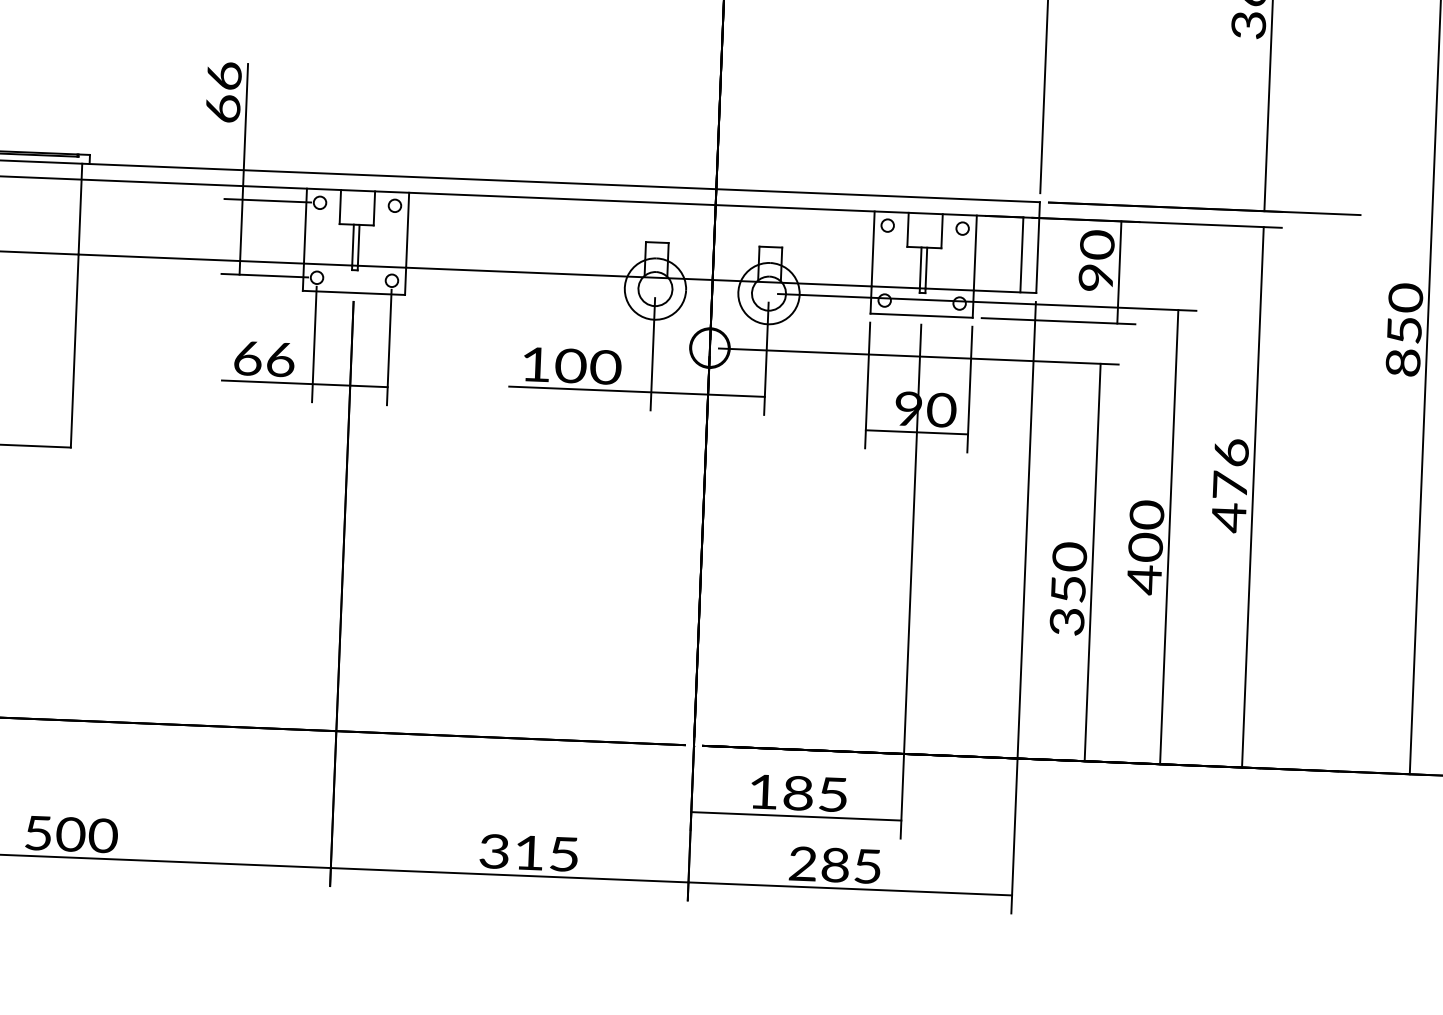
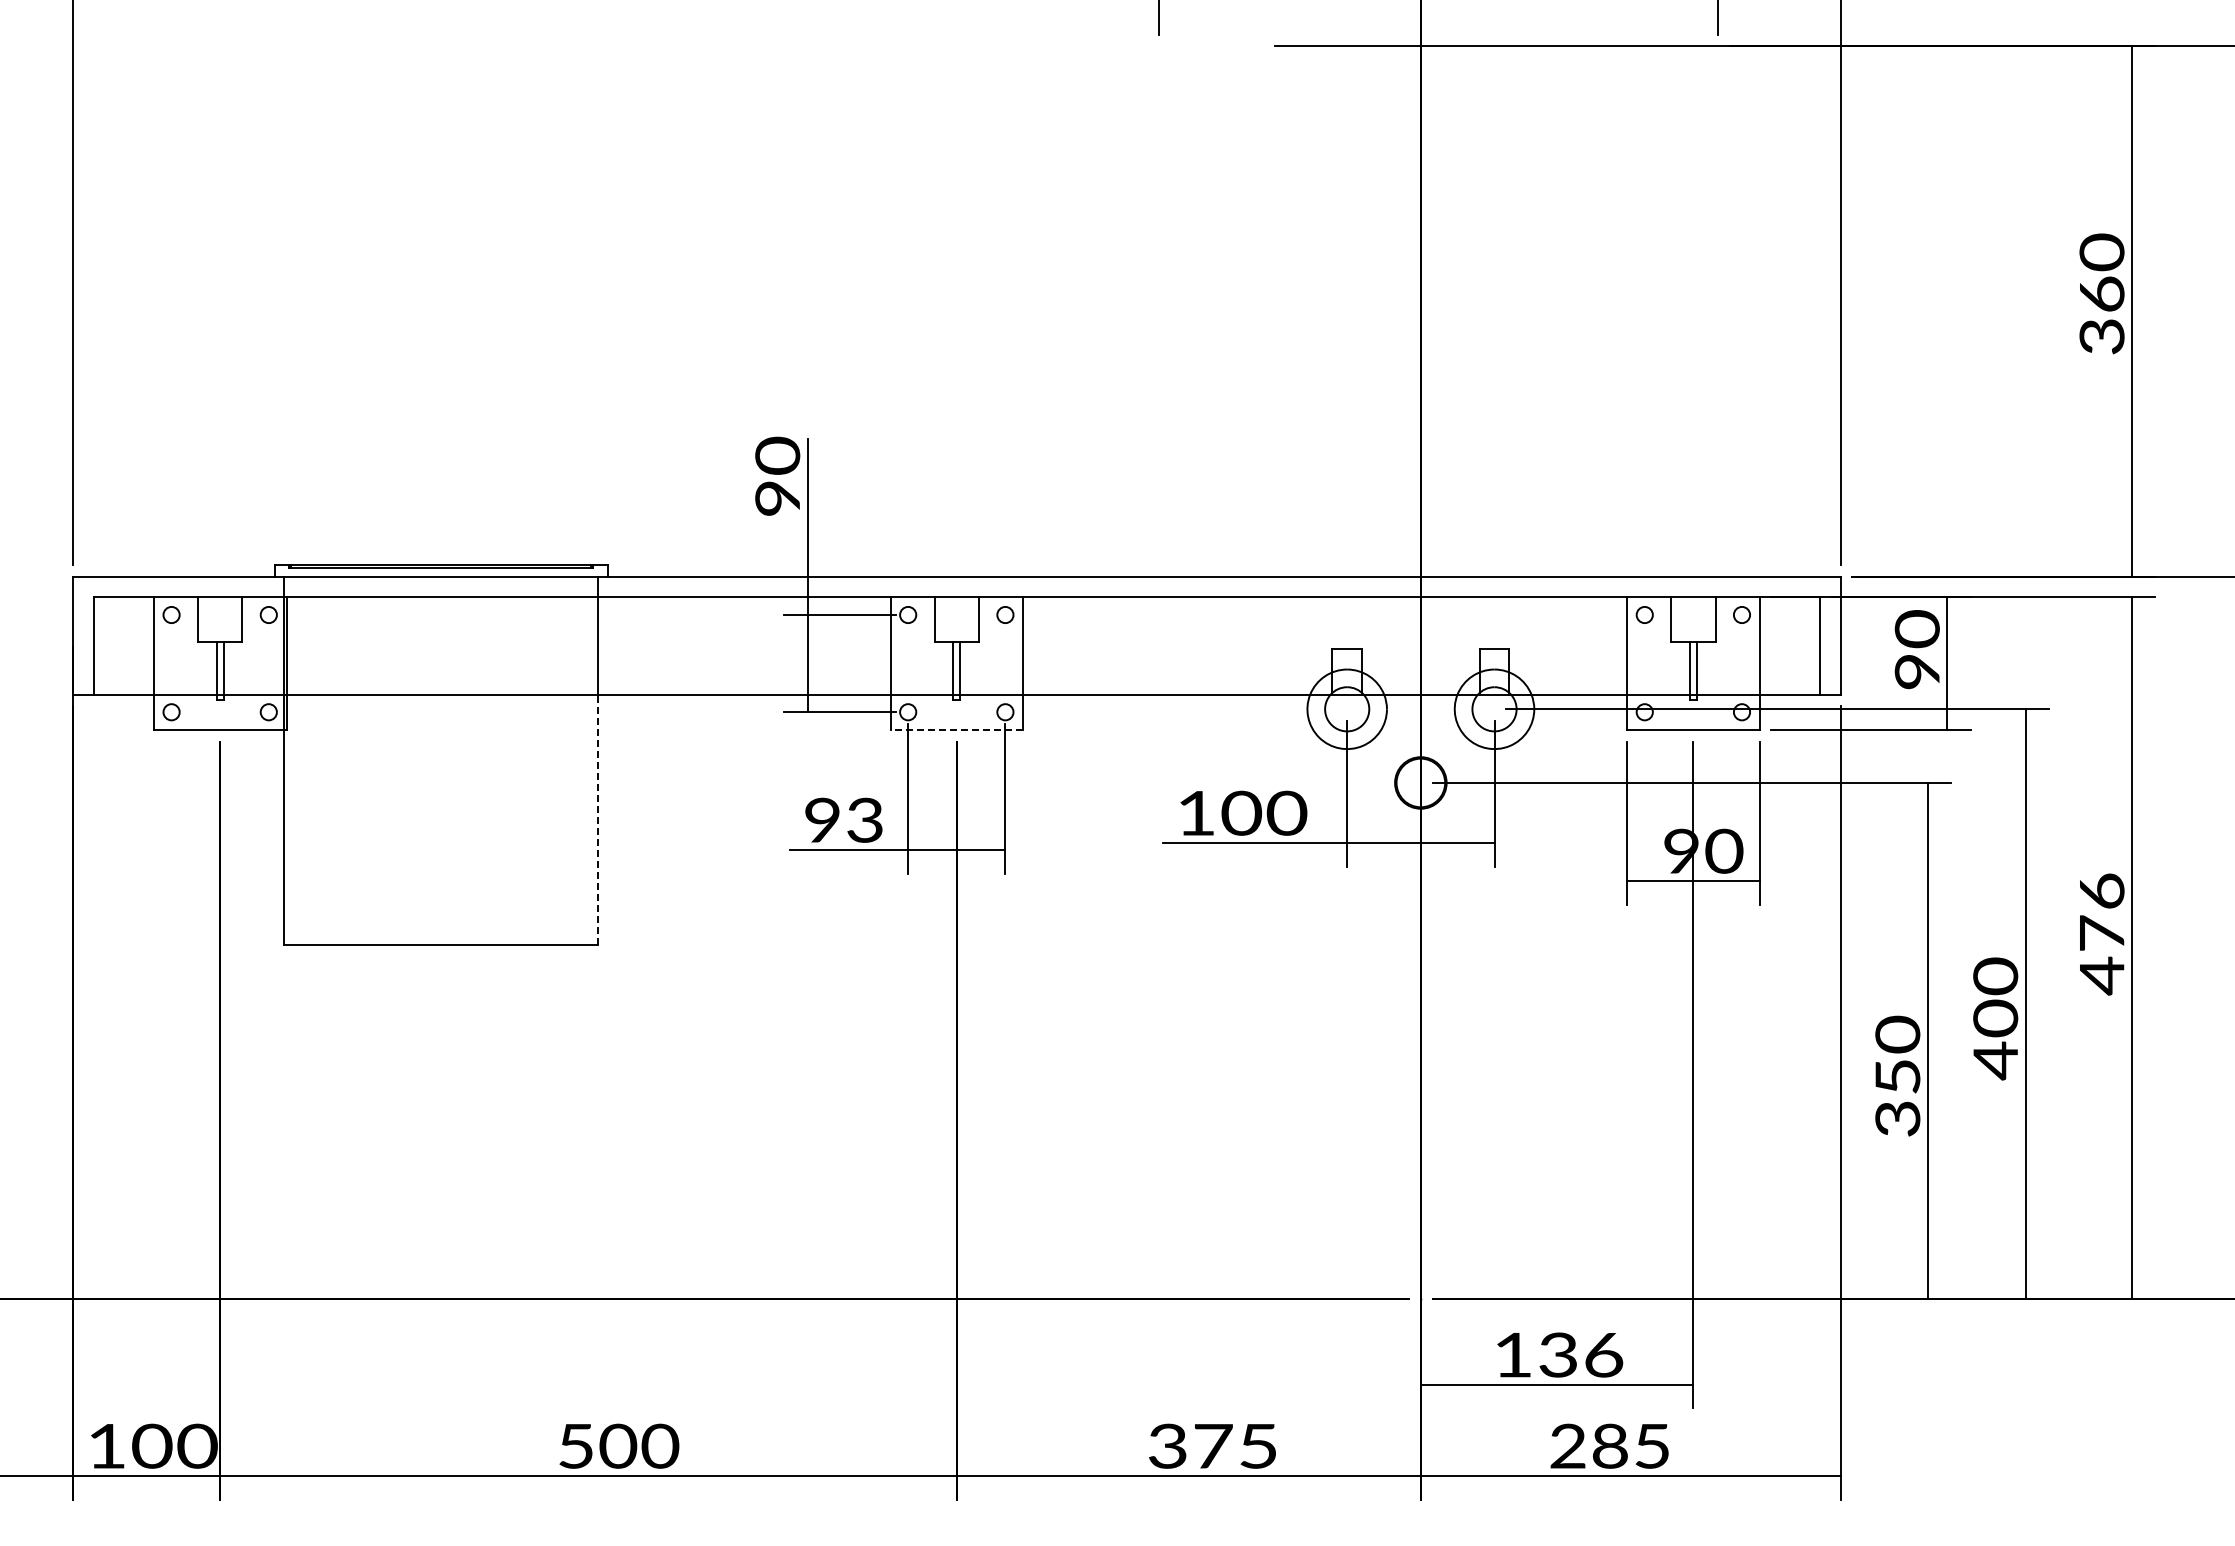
text: (223, 91) -> (777, 475), 66 -> 90
line: (353, 292) -> (956, 729), solid -> dashed
line: (75, 350) -> (598, 819), solid -> dashed
text: (264, 358) -> (844, 819), 66 -> 93
text: (816, 793) -> (1581, 1354), 185 -> 136
text: (529, 853) -> (1213, 1446), 315 -> 375

